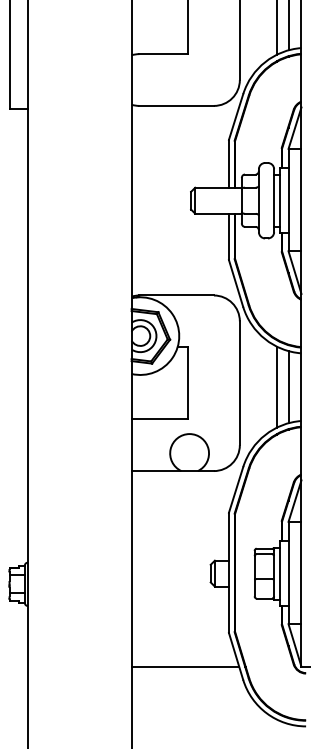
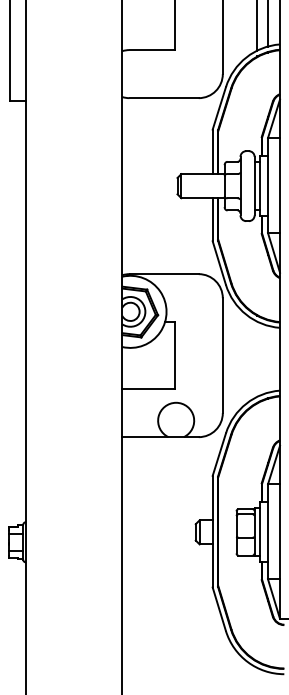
line: (277, 386) -> (257, 358), removed
line: (288, 387) -> (267, 359), removed
line: (185, 666) -> (172, 618), removed

